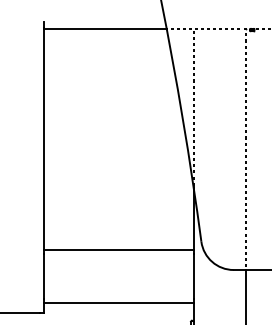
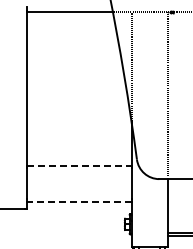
line: (118, 250) -> (79, 165), solid -> dashed
line: (117, 302) -> (78, 201), solid -> dashed

